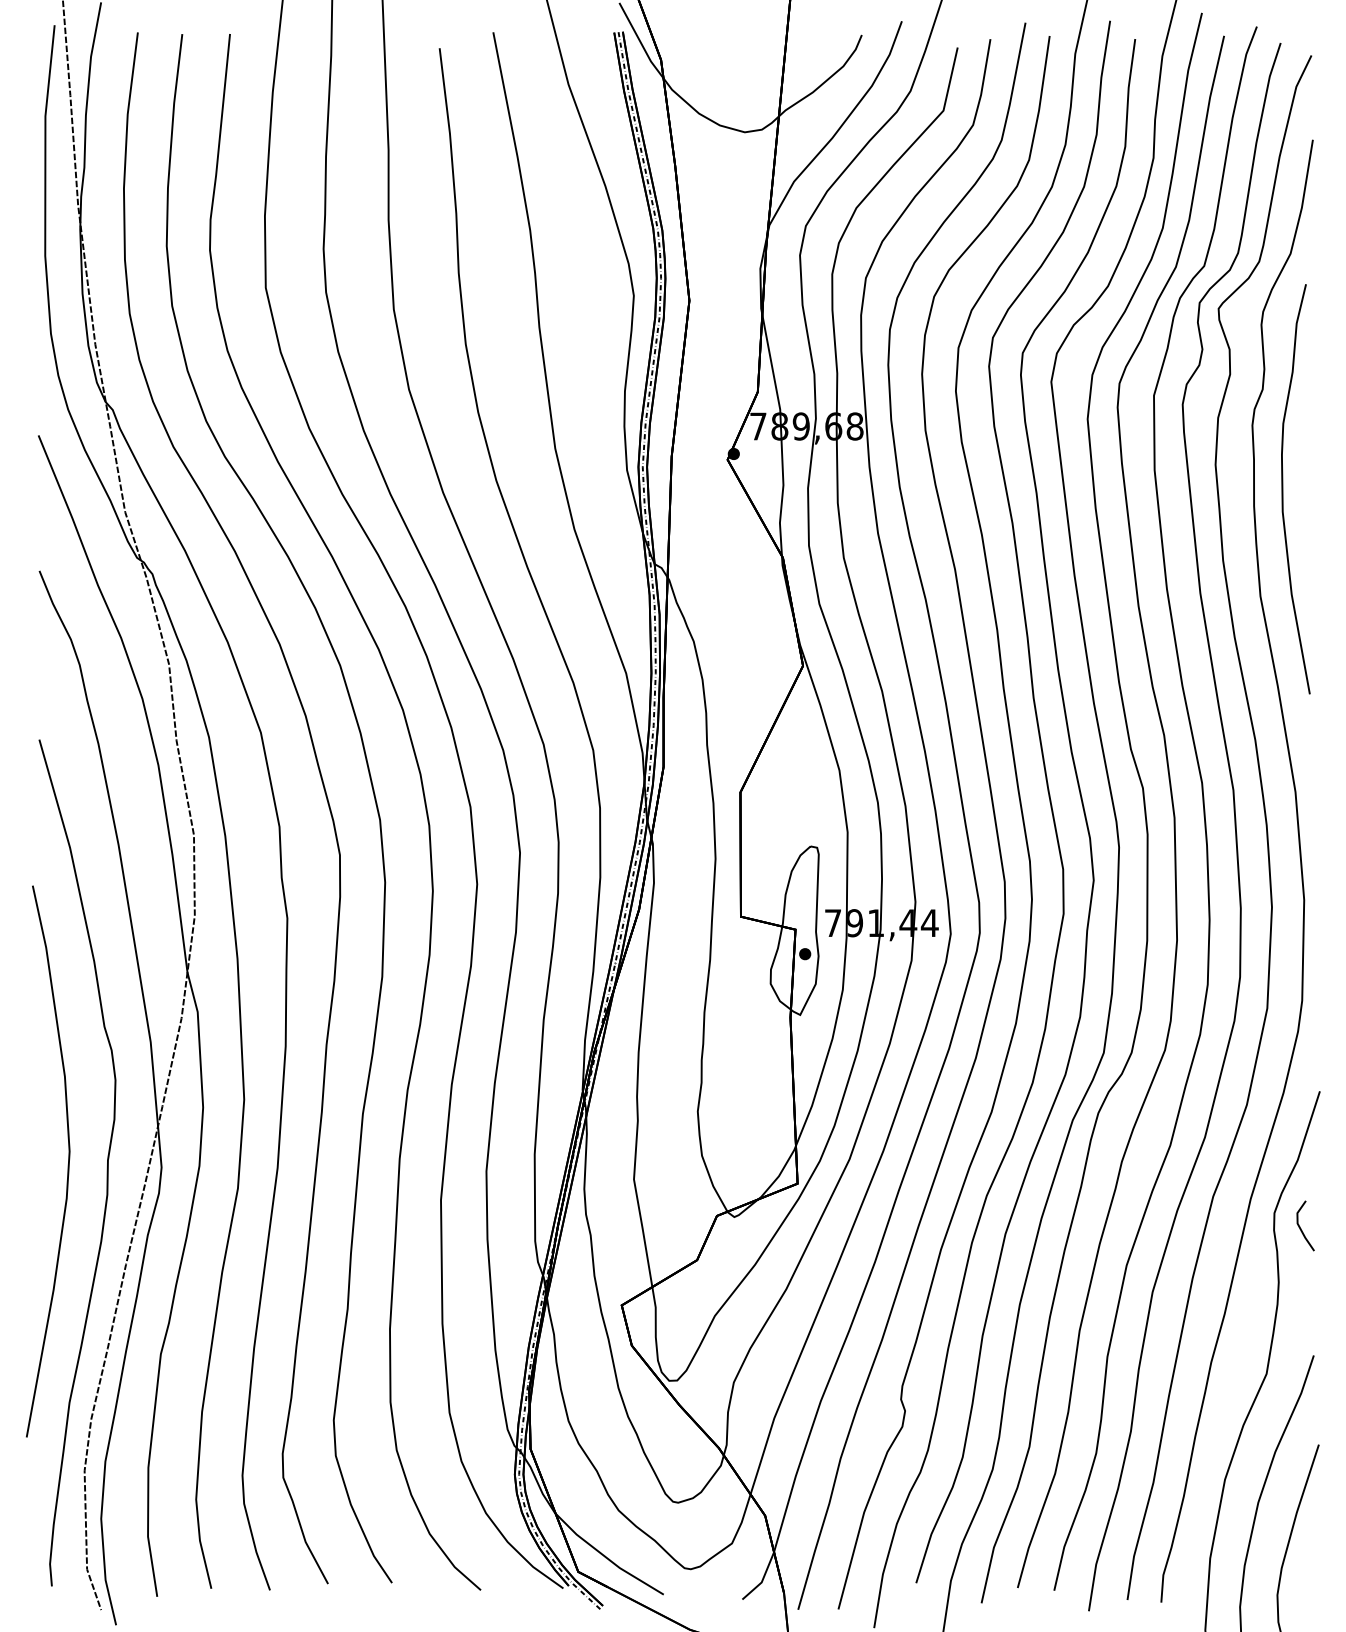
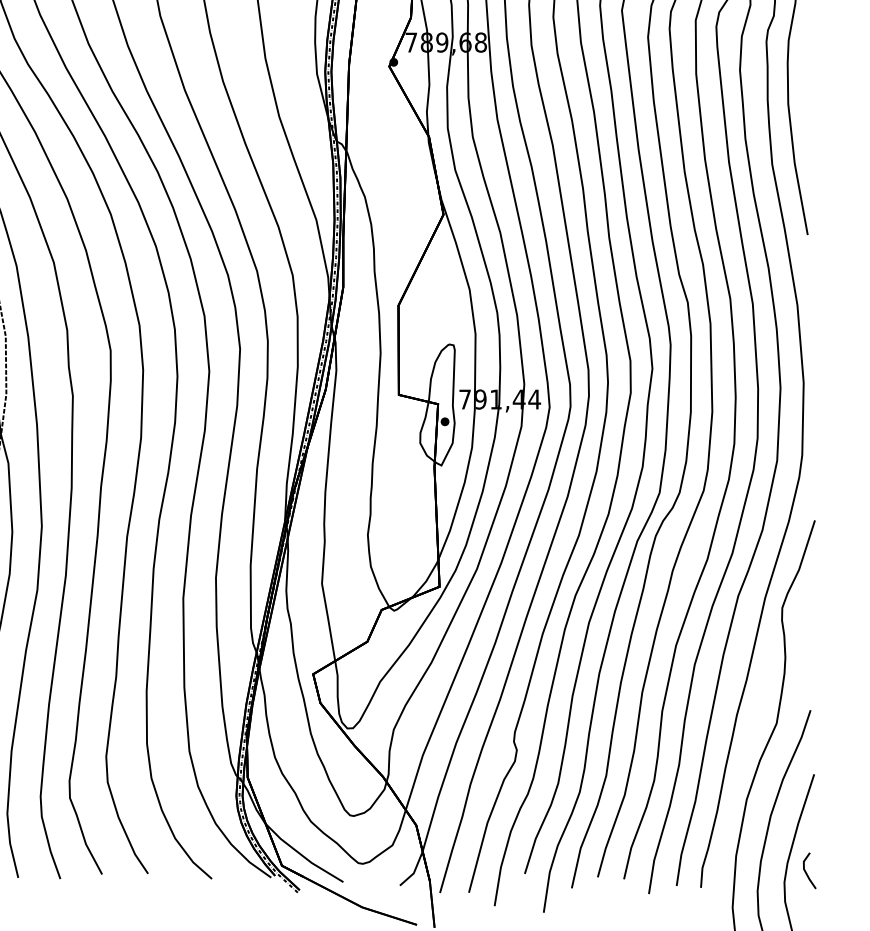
line: (1301, 1228) -> (806, 872), moved

